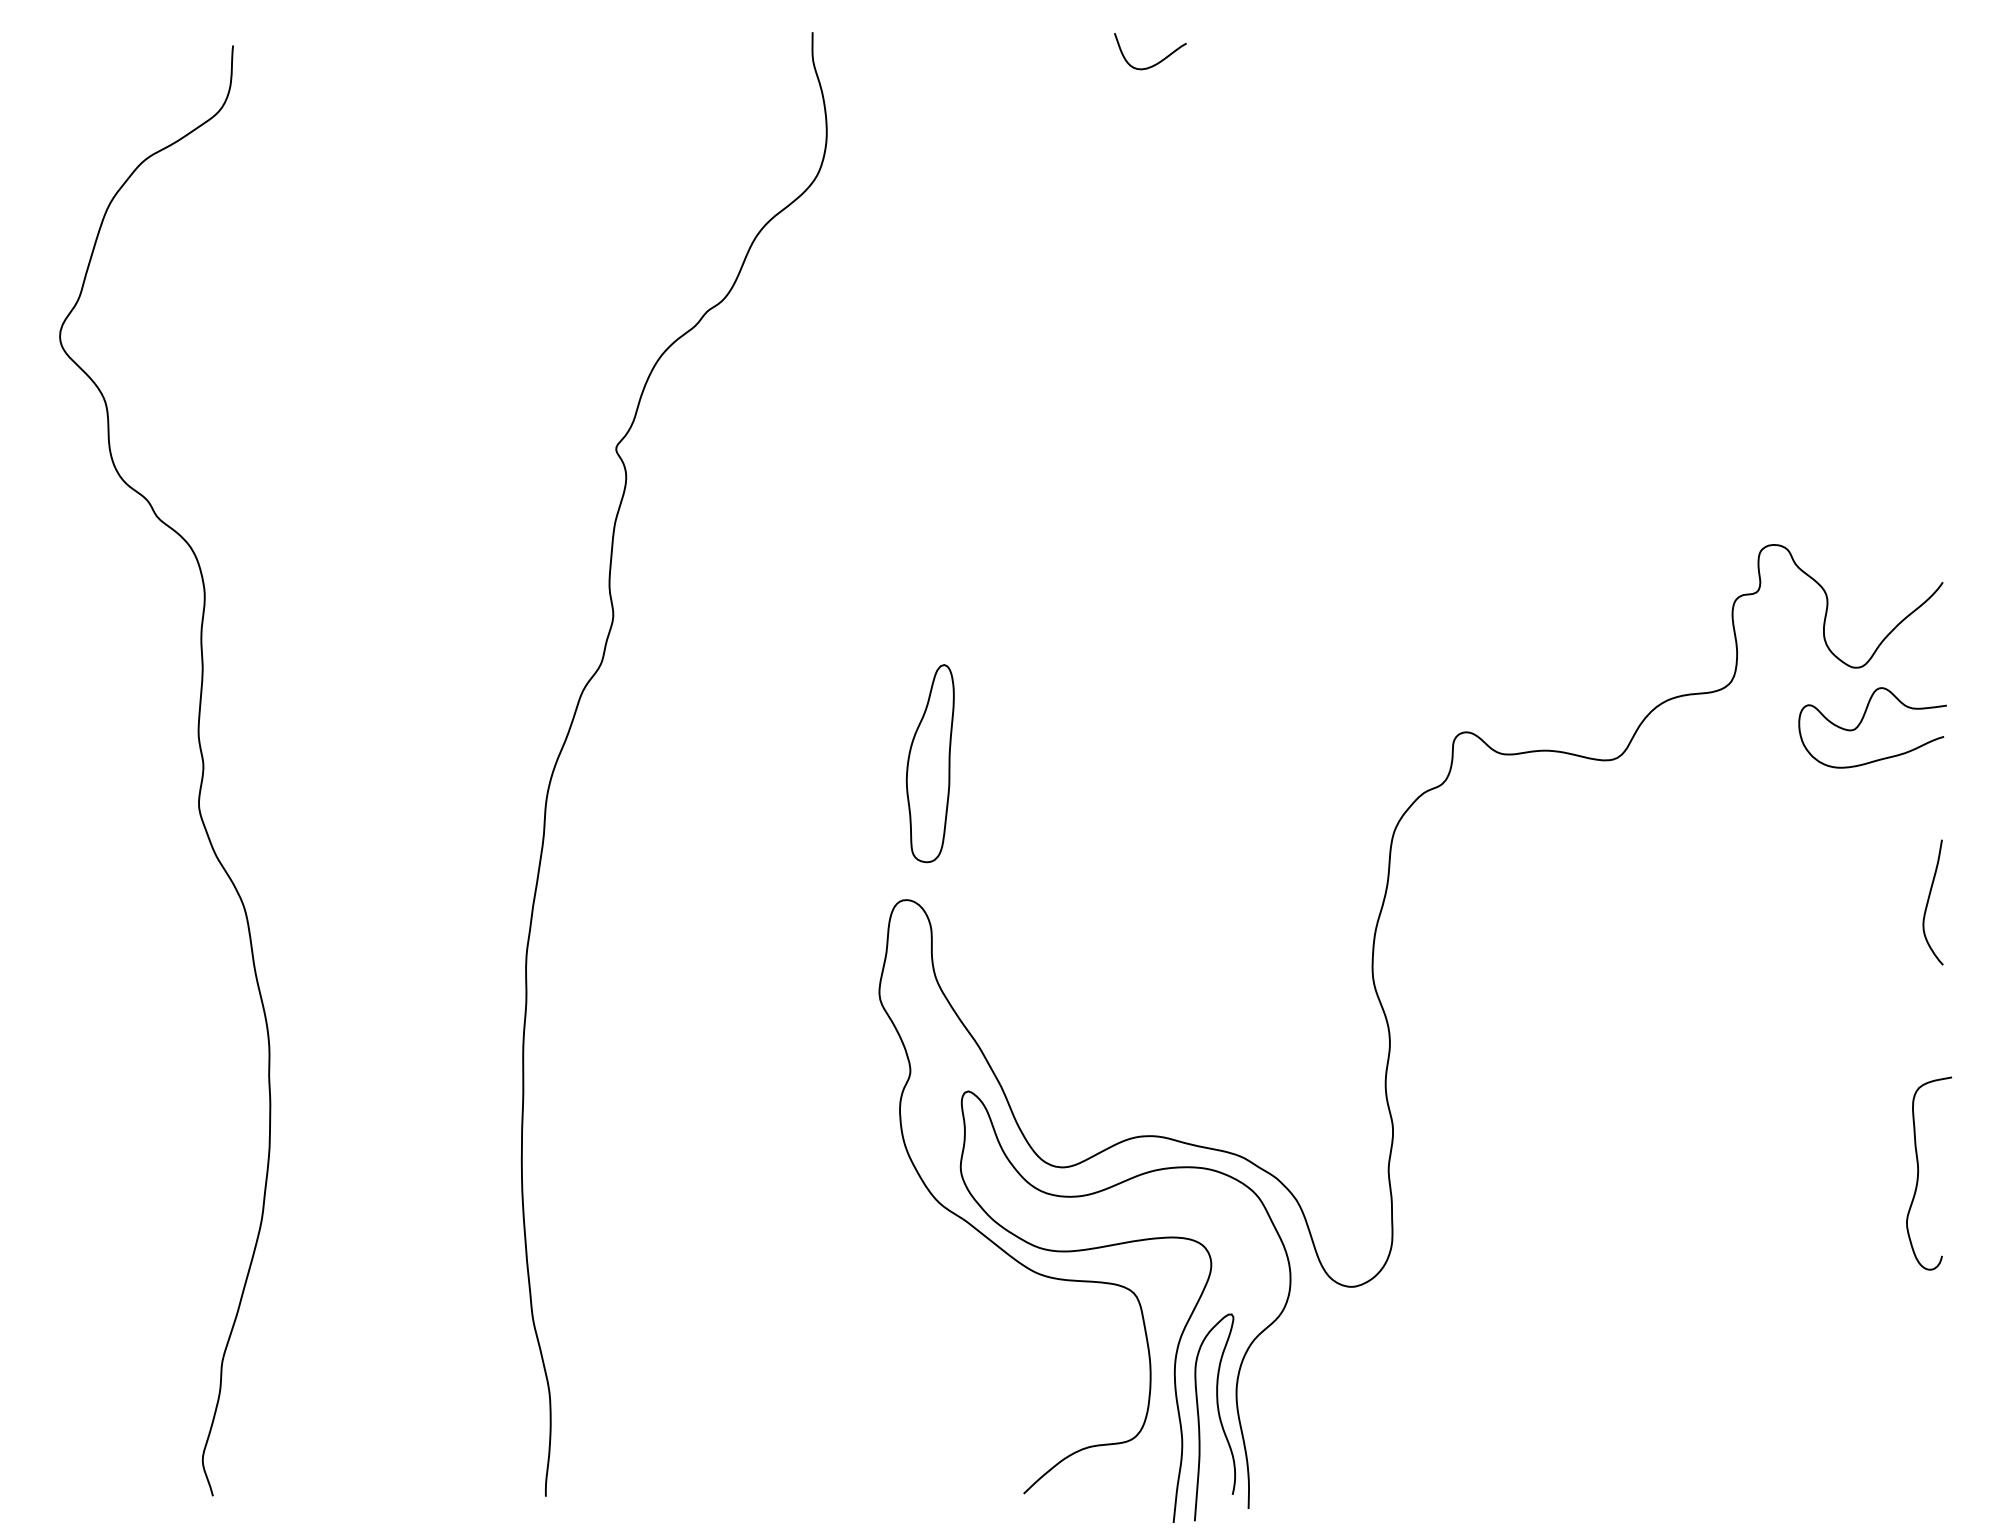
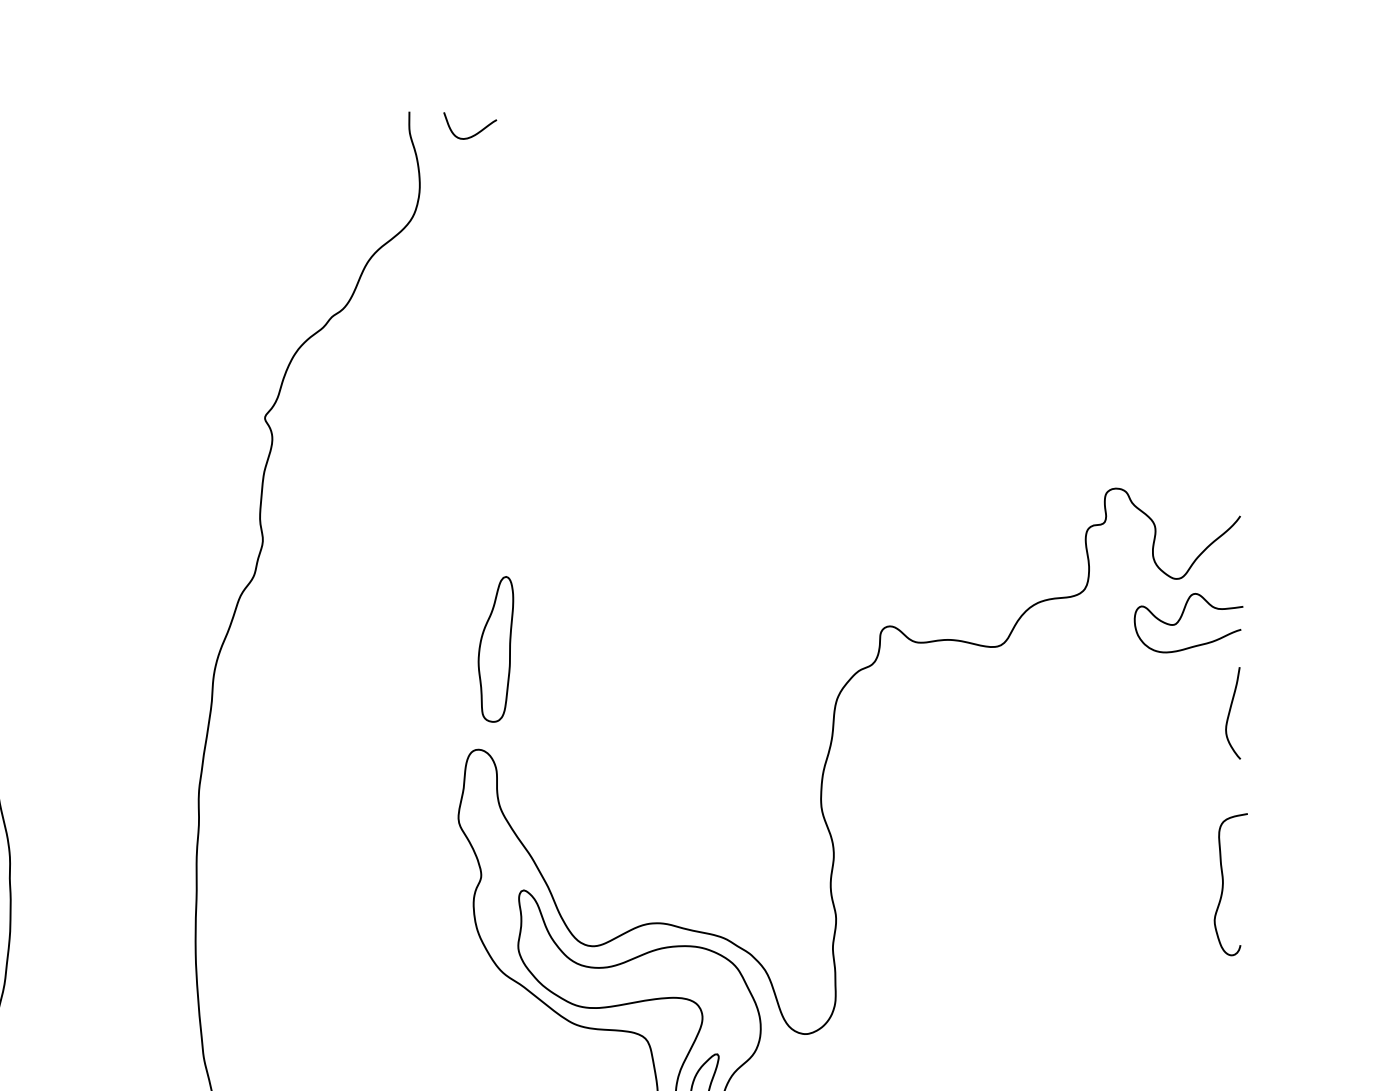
curve: (1155, 63) -> (474, 134), moved
curve: (1929, 900) -> (1230, 711), moved
curve: (1919, 1171) -> (1223, 883), moved

